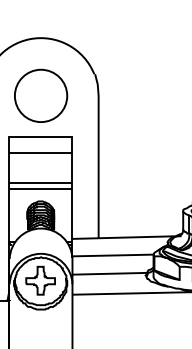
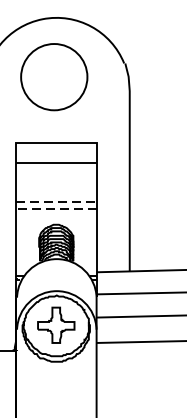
circle: (41, 95) -> (54, 76), moved
line: (40, 183) -> (56, 202), solid -> dashed
line: (40, 189) -> (56, 209), solid -> dashed

